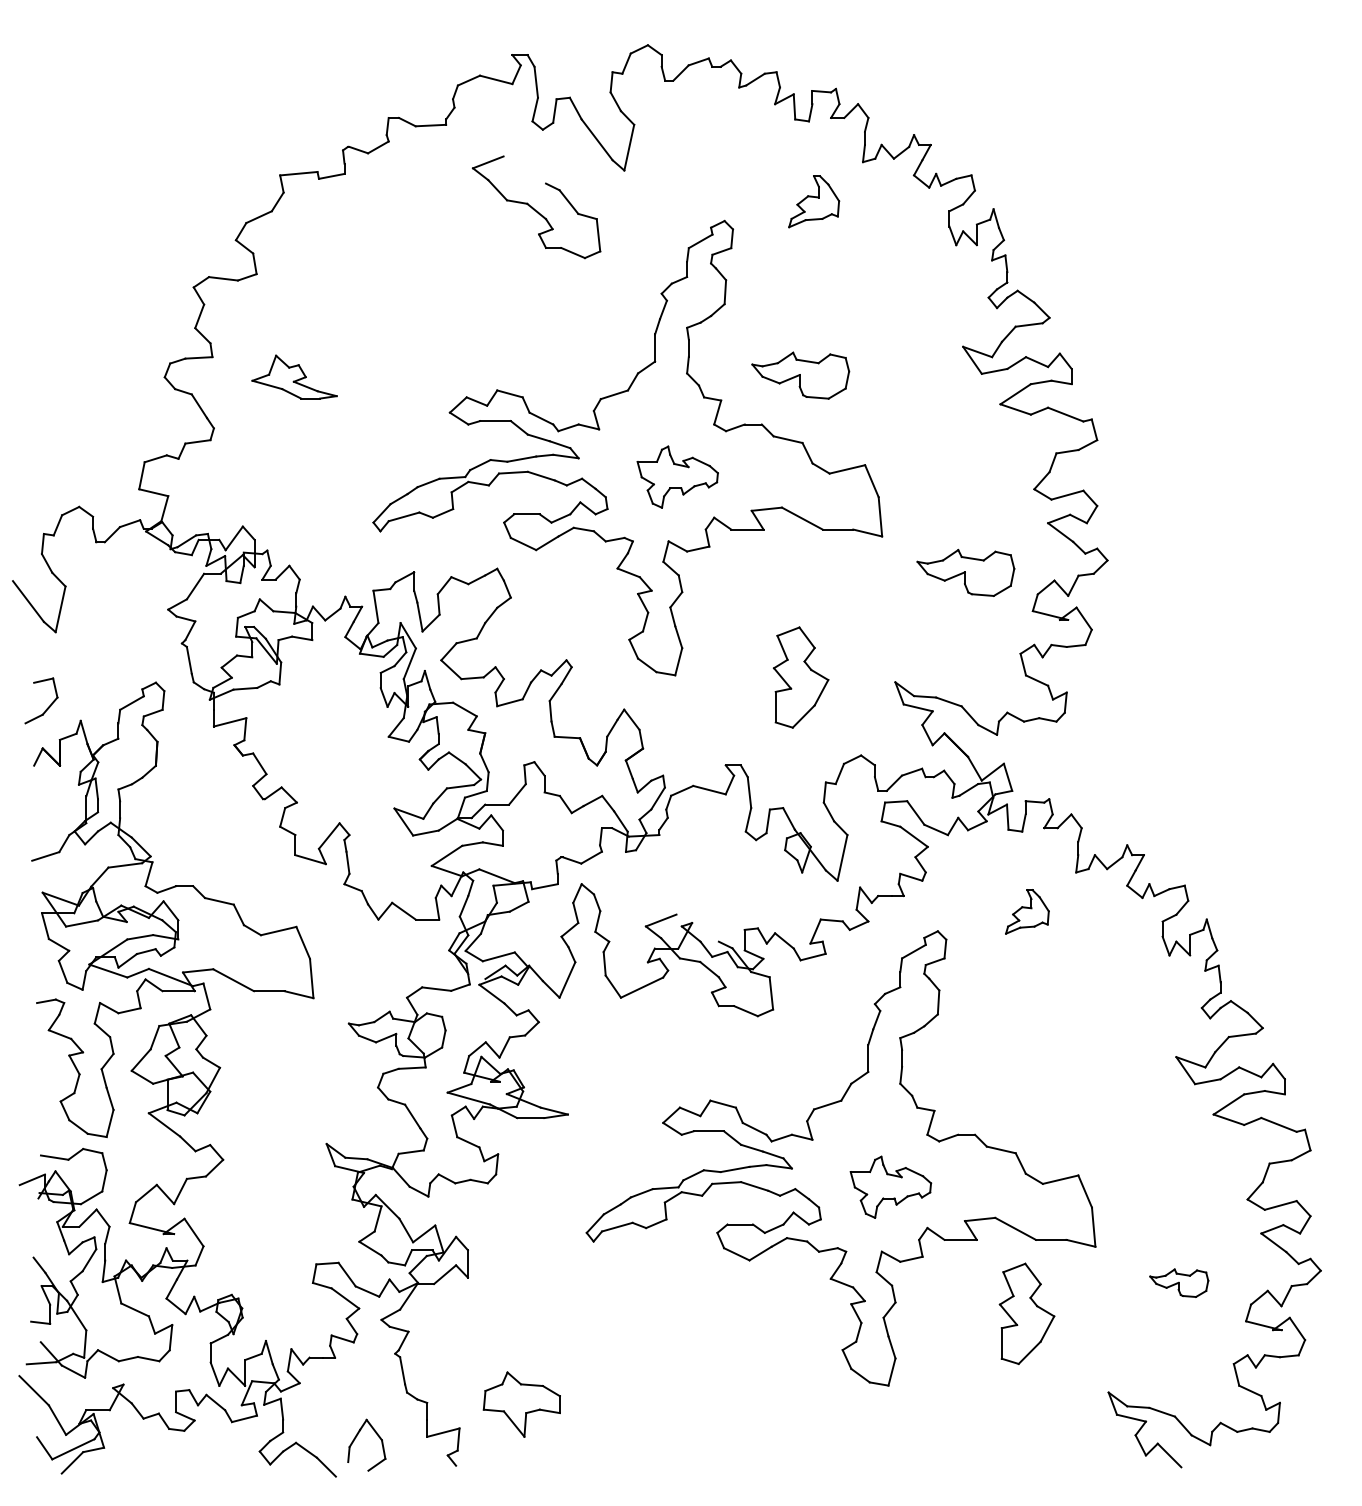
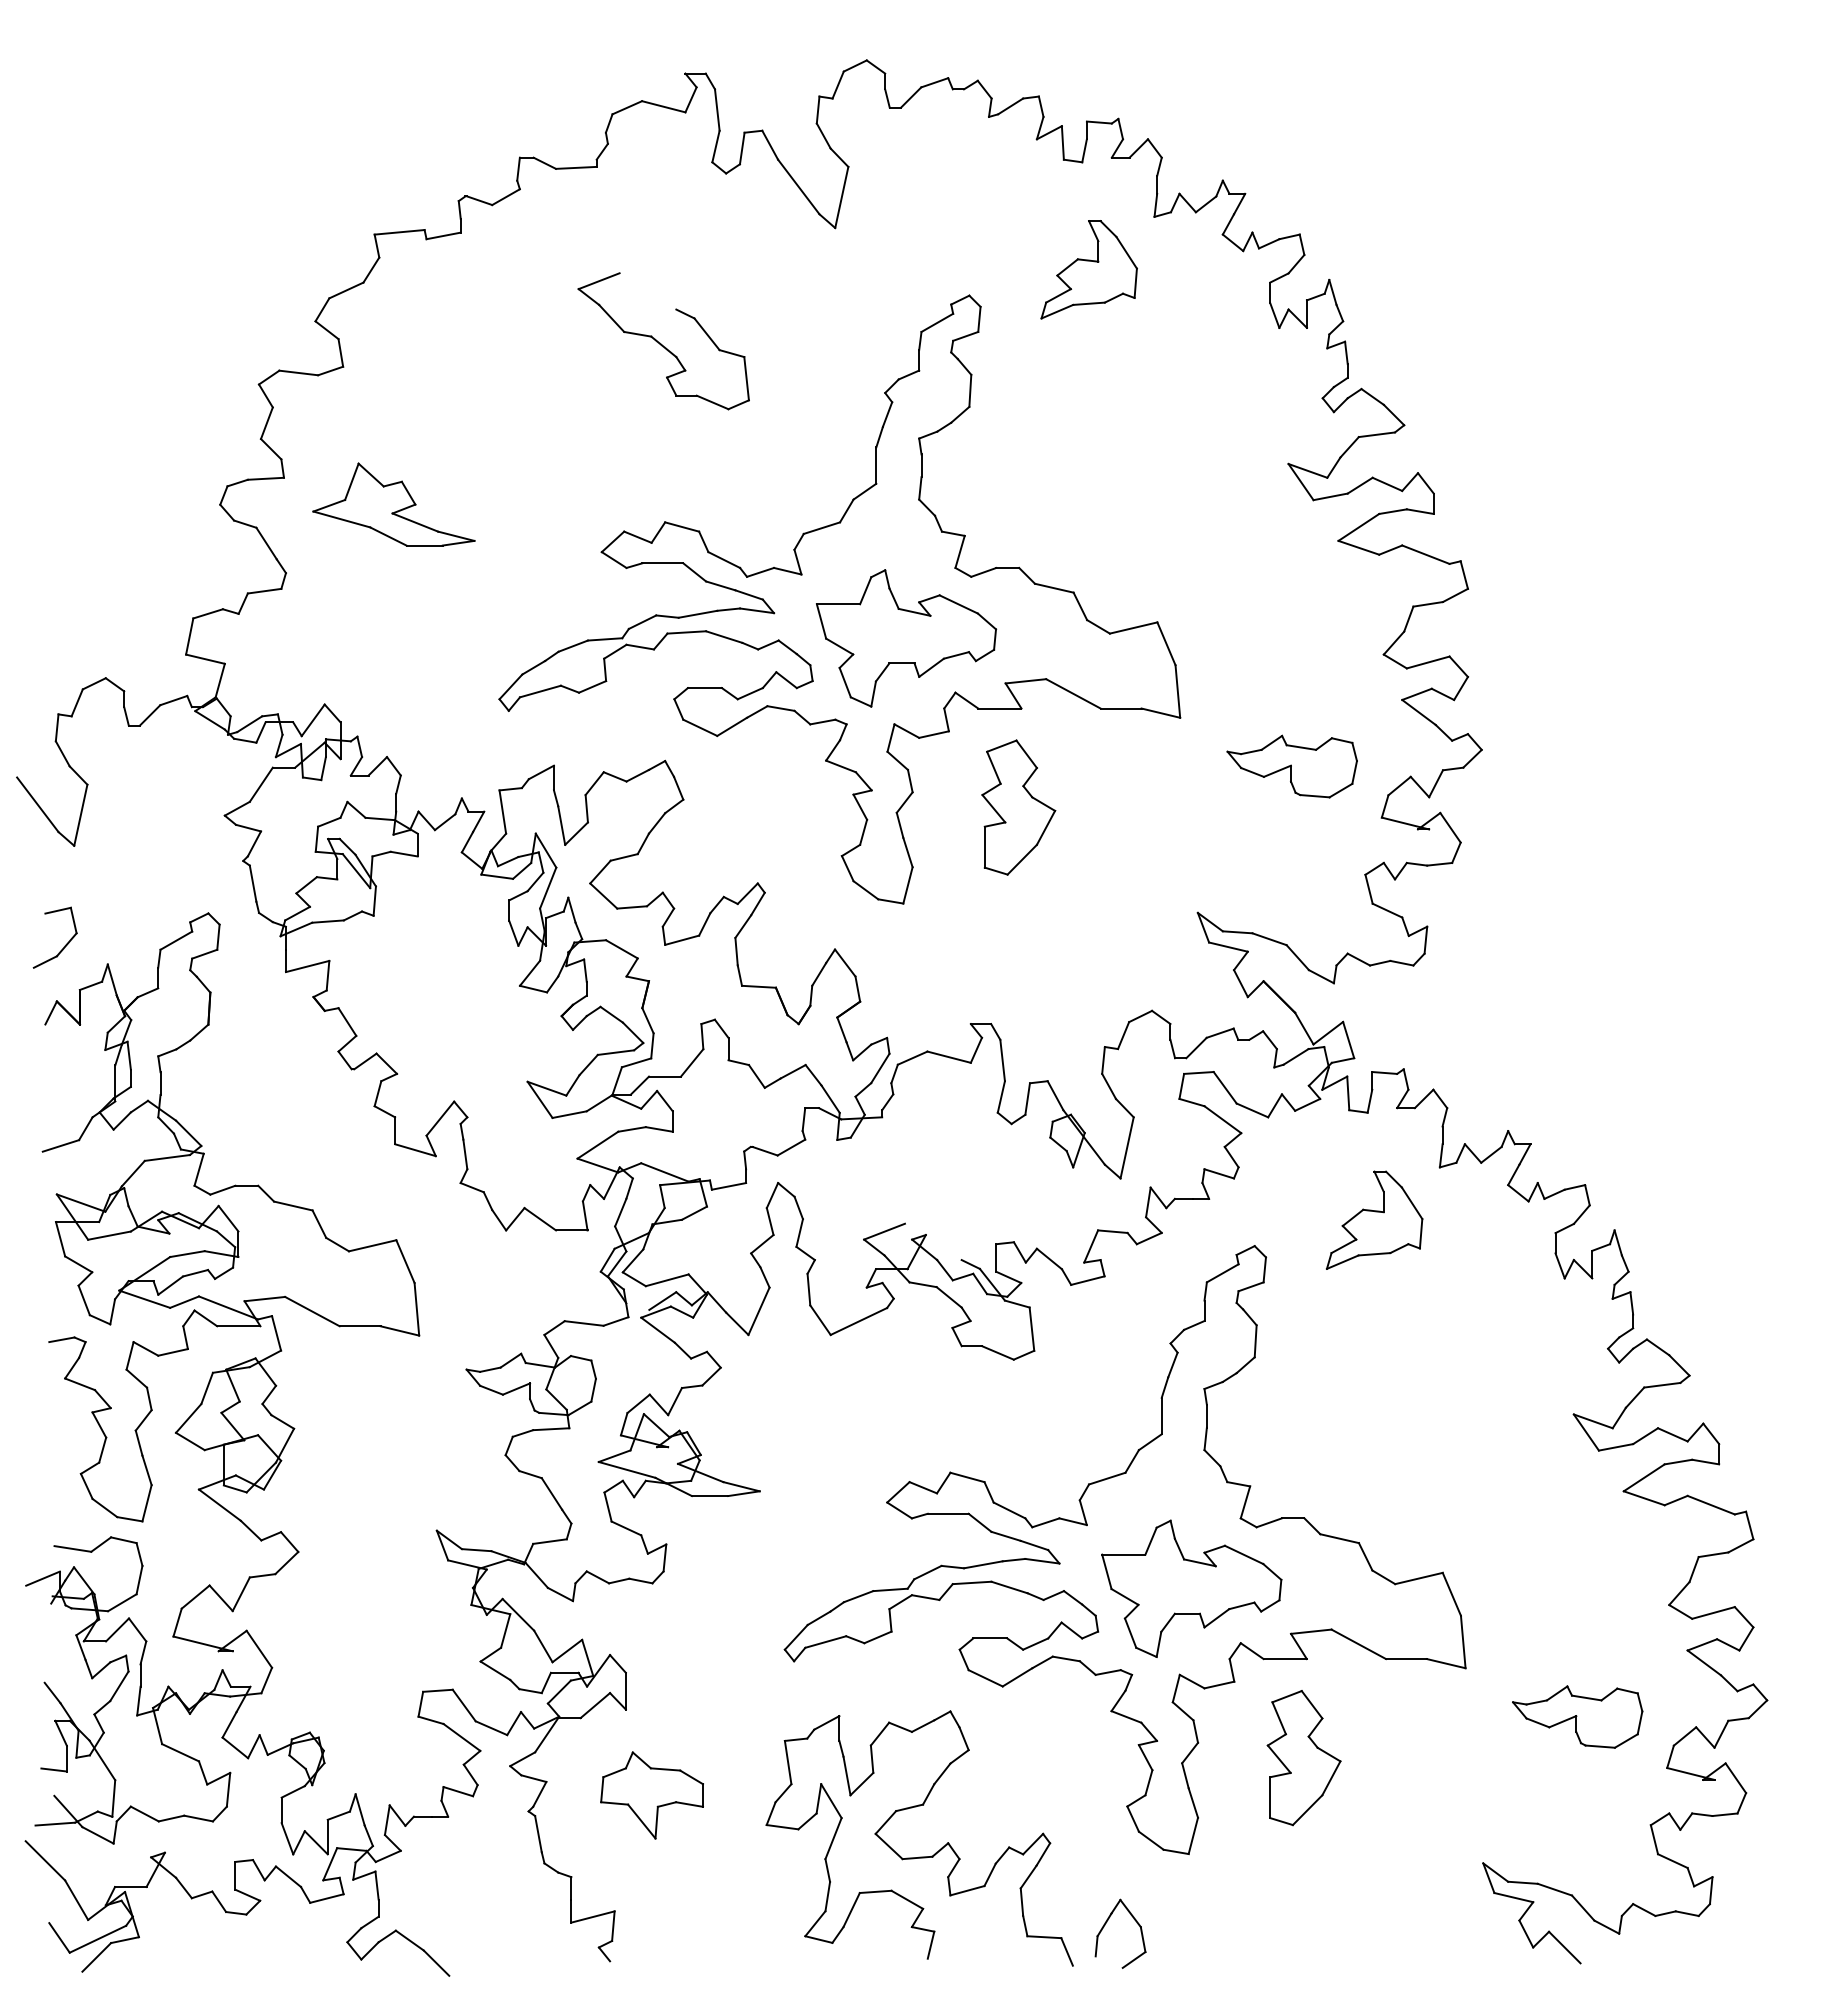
part: (813, 201) -> (1088, 269), size x1.43
part: (536, 207) -> (663, 341), moved
part: (800, 375) -> (1070, 502), removed
part: (294, 377) -> (393, 504), size x1.43
part: (677, 477) -> (906, 638), size x1.67
part: (800, 677) -> (1018, 807), moved
part: (1027, 911) -> (1374, 1219), size x1.67
part: (890, 1187) -> (1191, 1588), size x1.67
part: (1179, 1282) -> (1577, 1716), size x1.67
part: (1026, 1314) -> (1303, 1758), moved
part: (687, 1387) -> (919, 1856), added
part: (521, 1404) -> (651, 1795), moved
part: (355, 1439) -> (1105, 1925), moved

